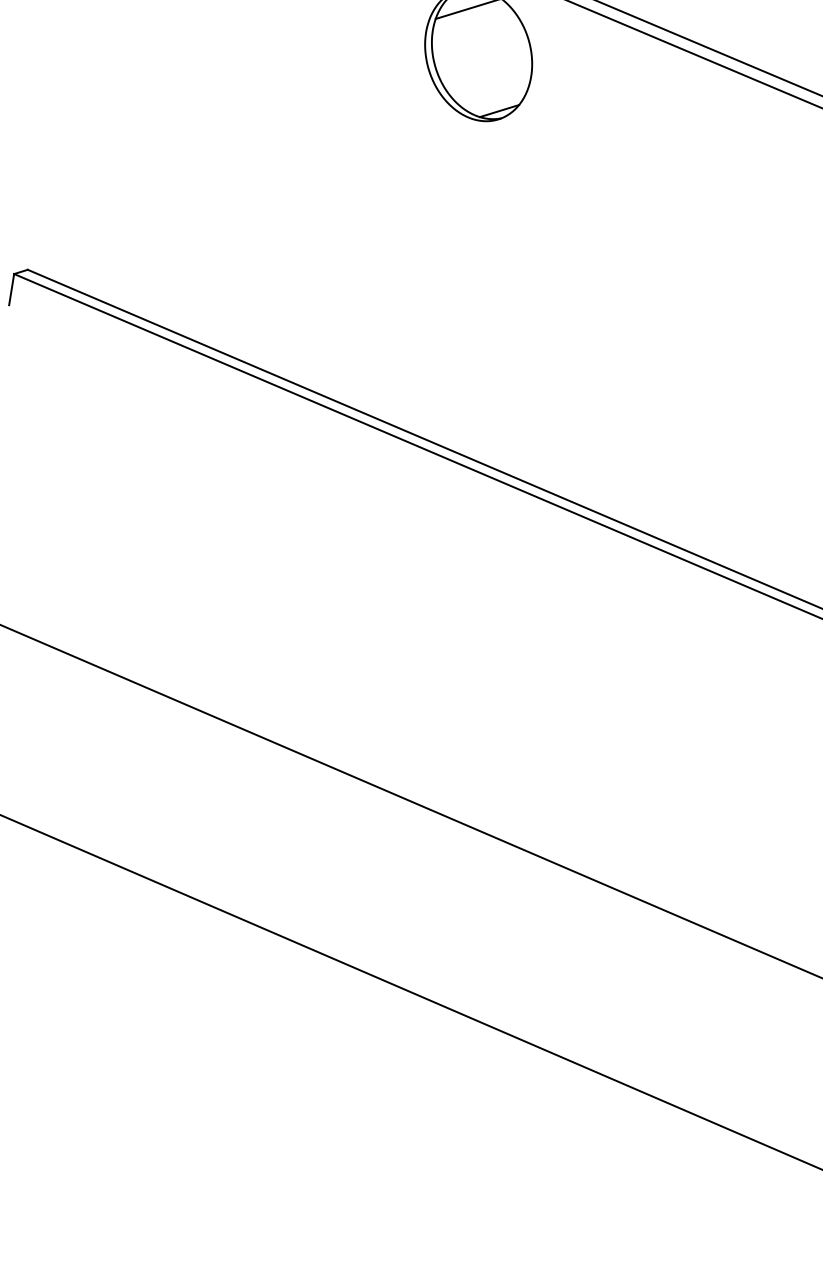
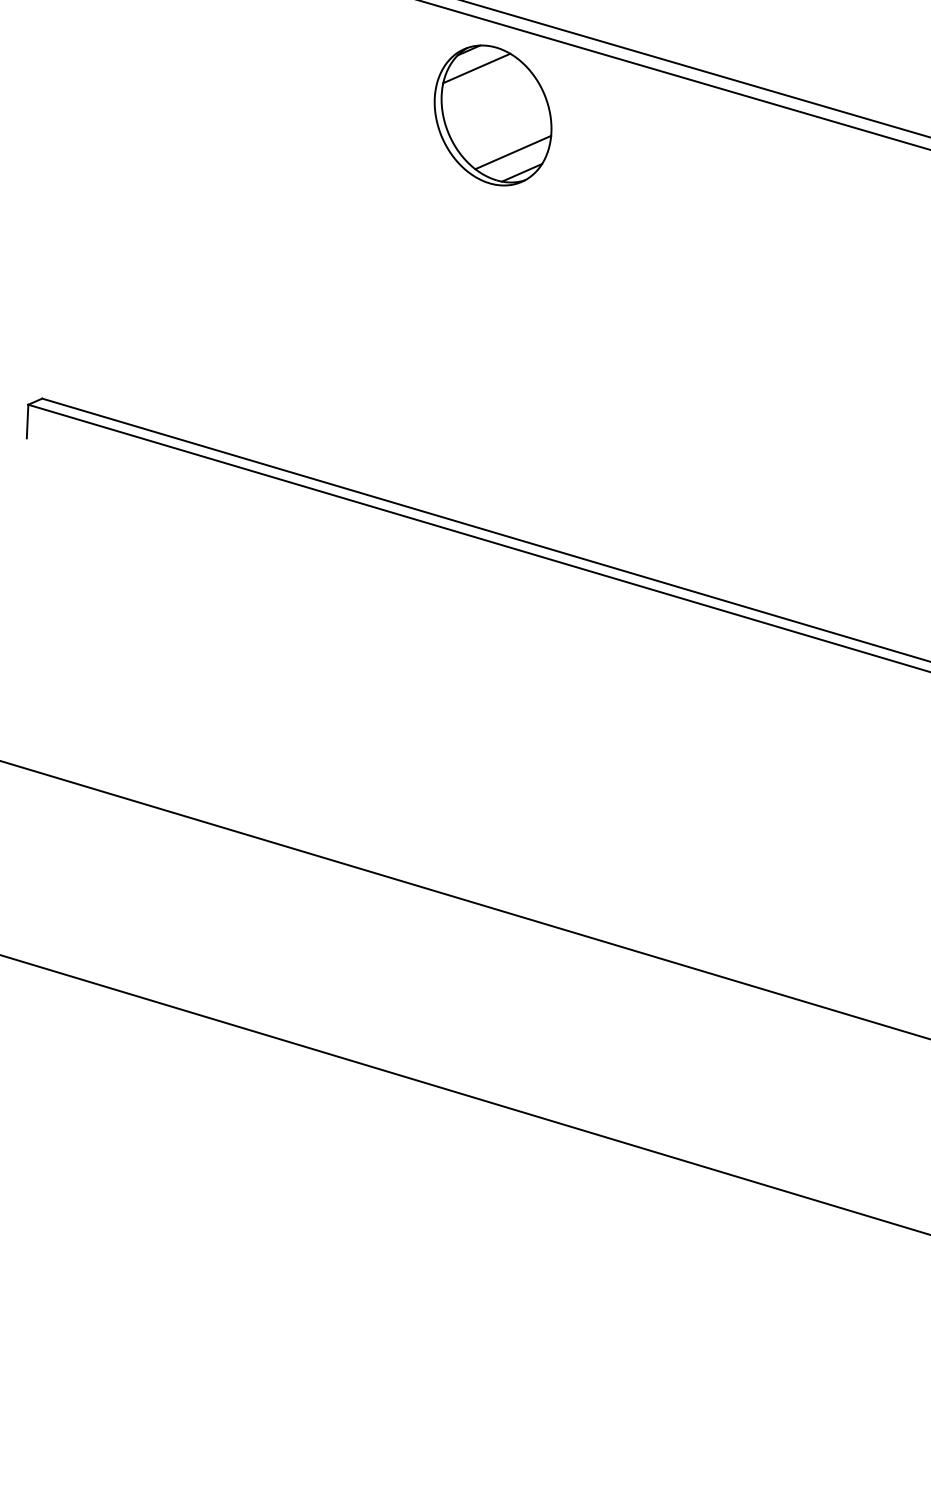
line: (493, 91) -> (513, 152), added

